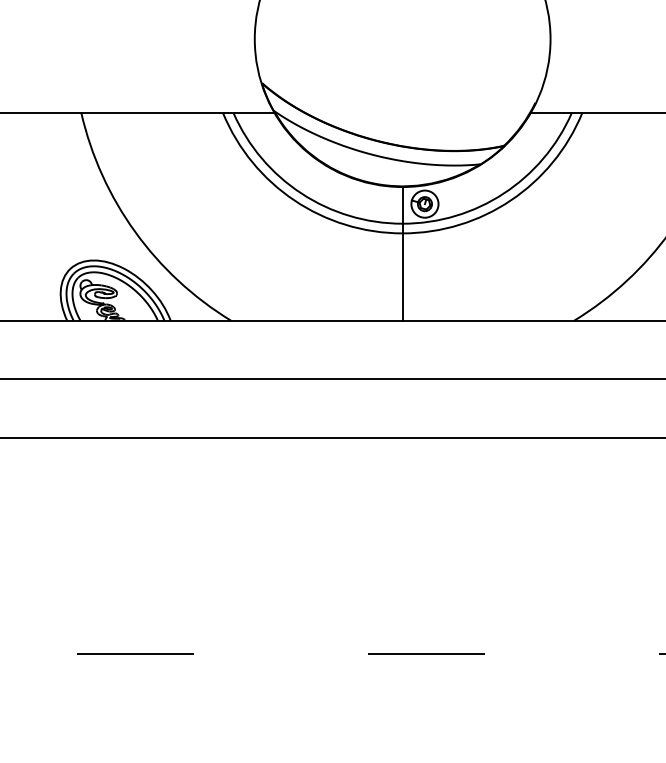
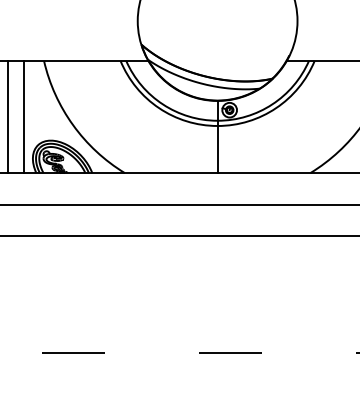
line: (15, 215) -> (8, 116), added
line: (43, 215) -> (23, 116), added

